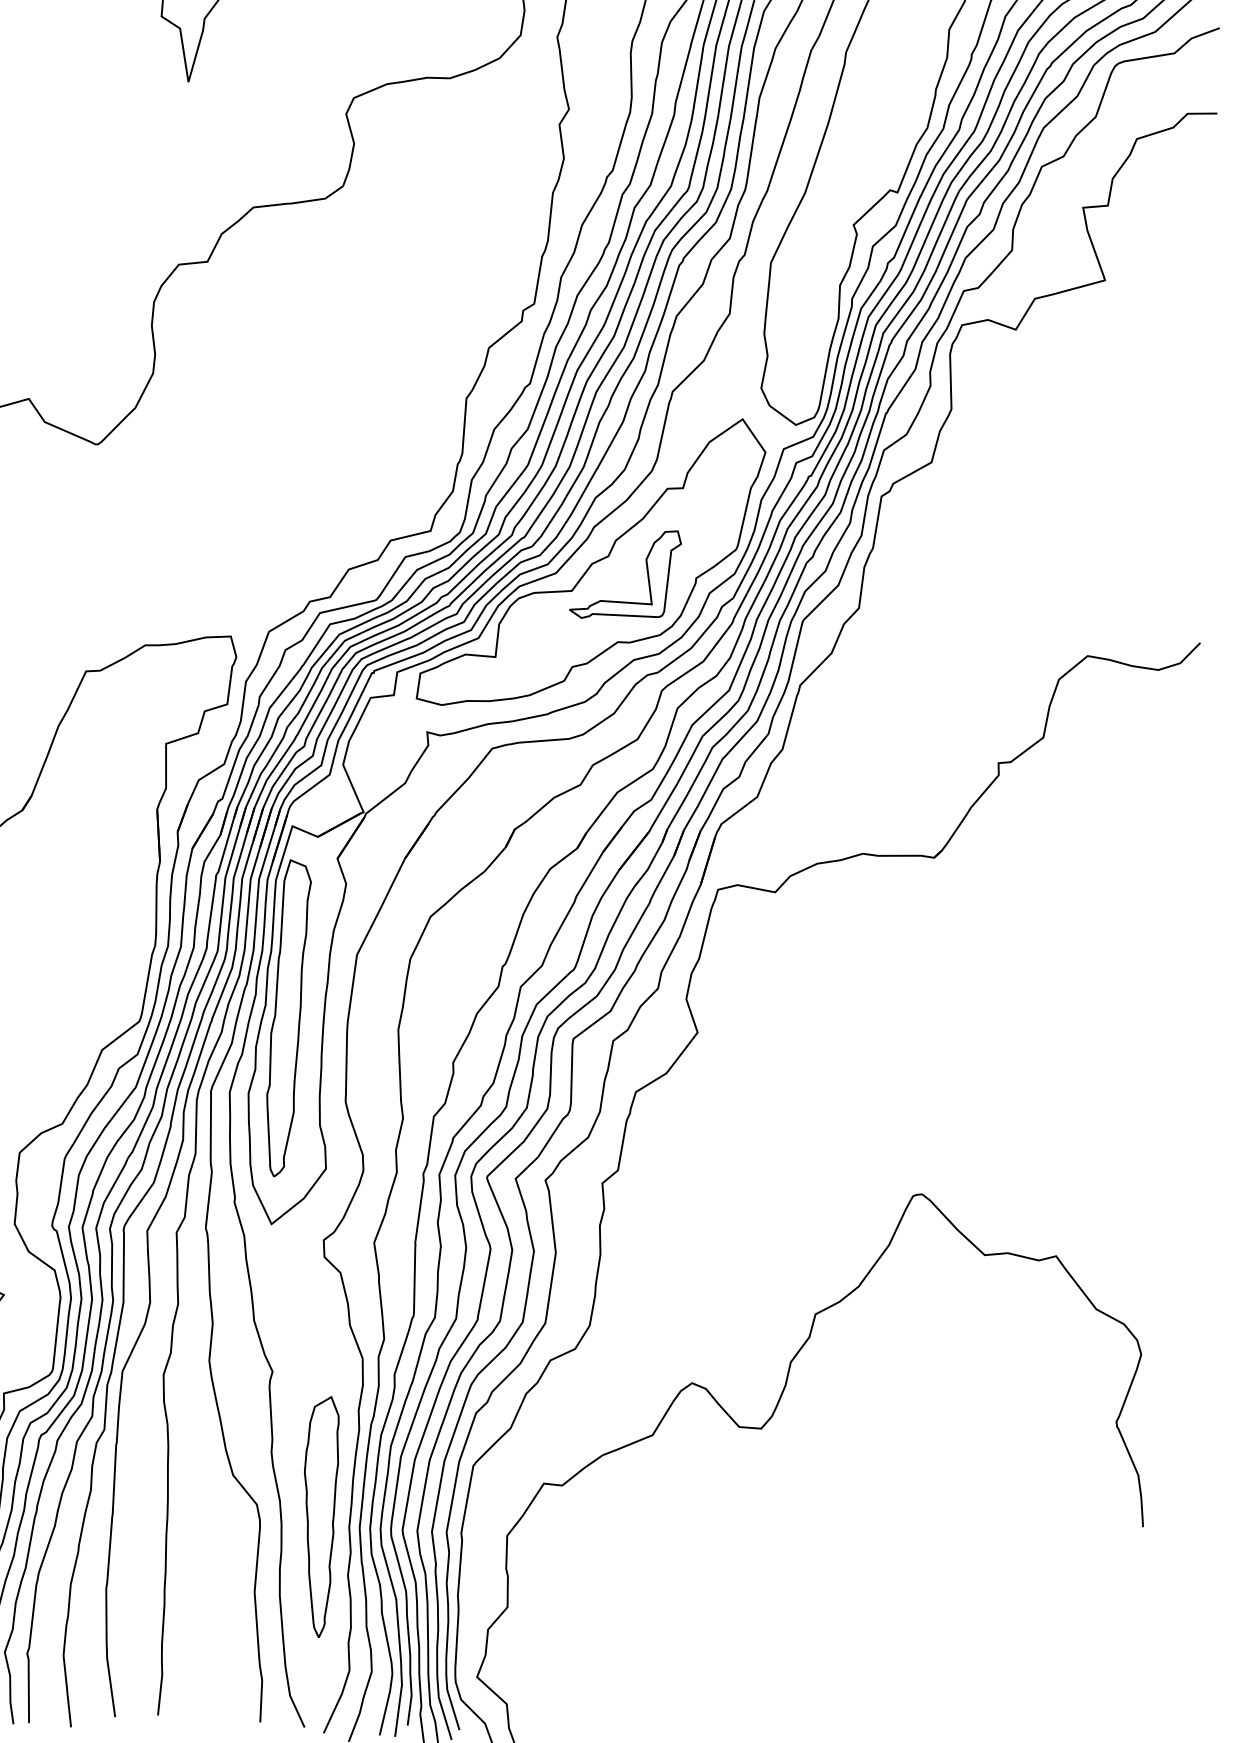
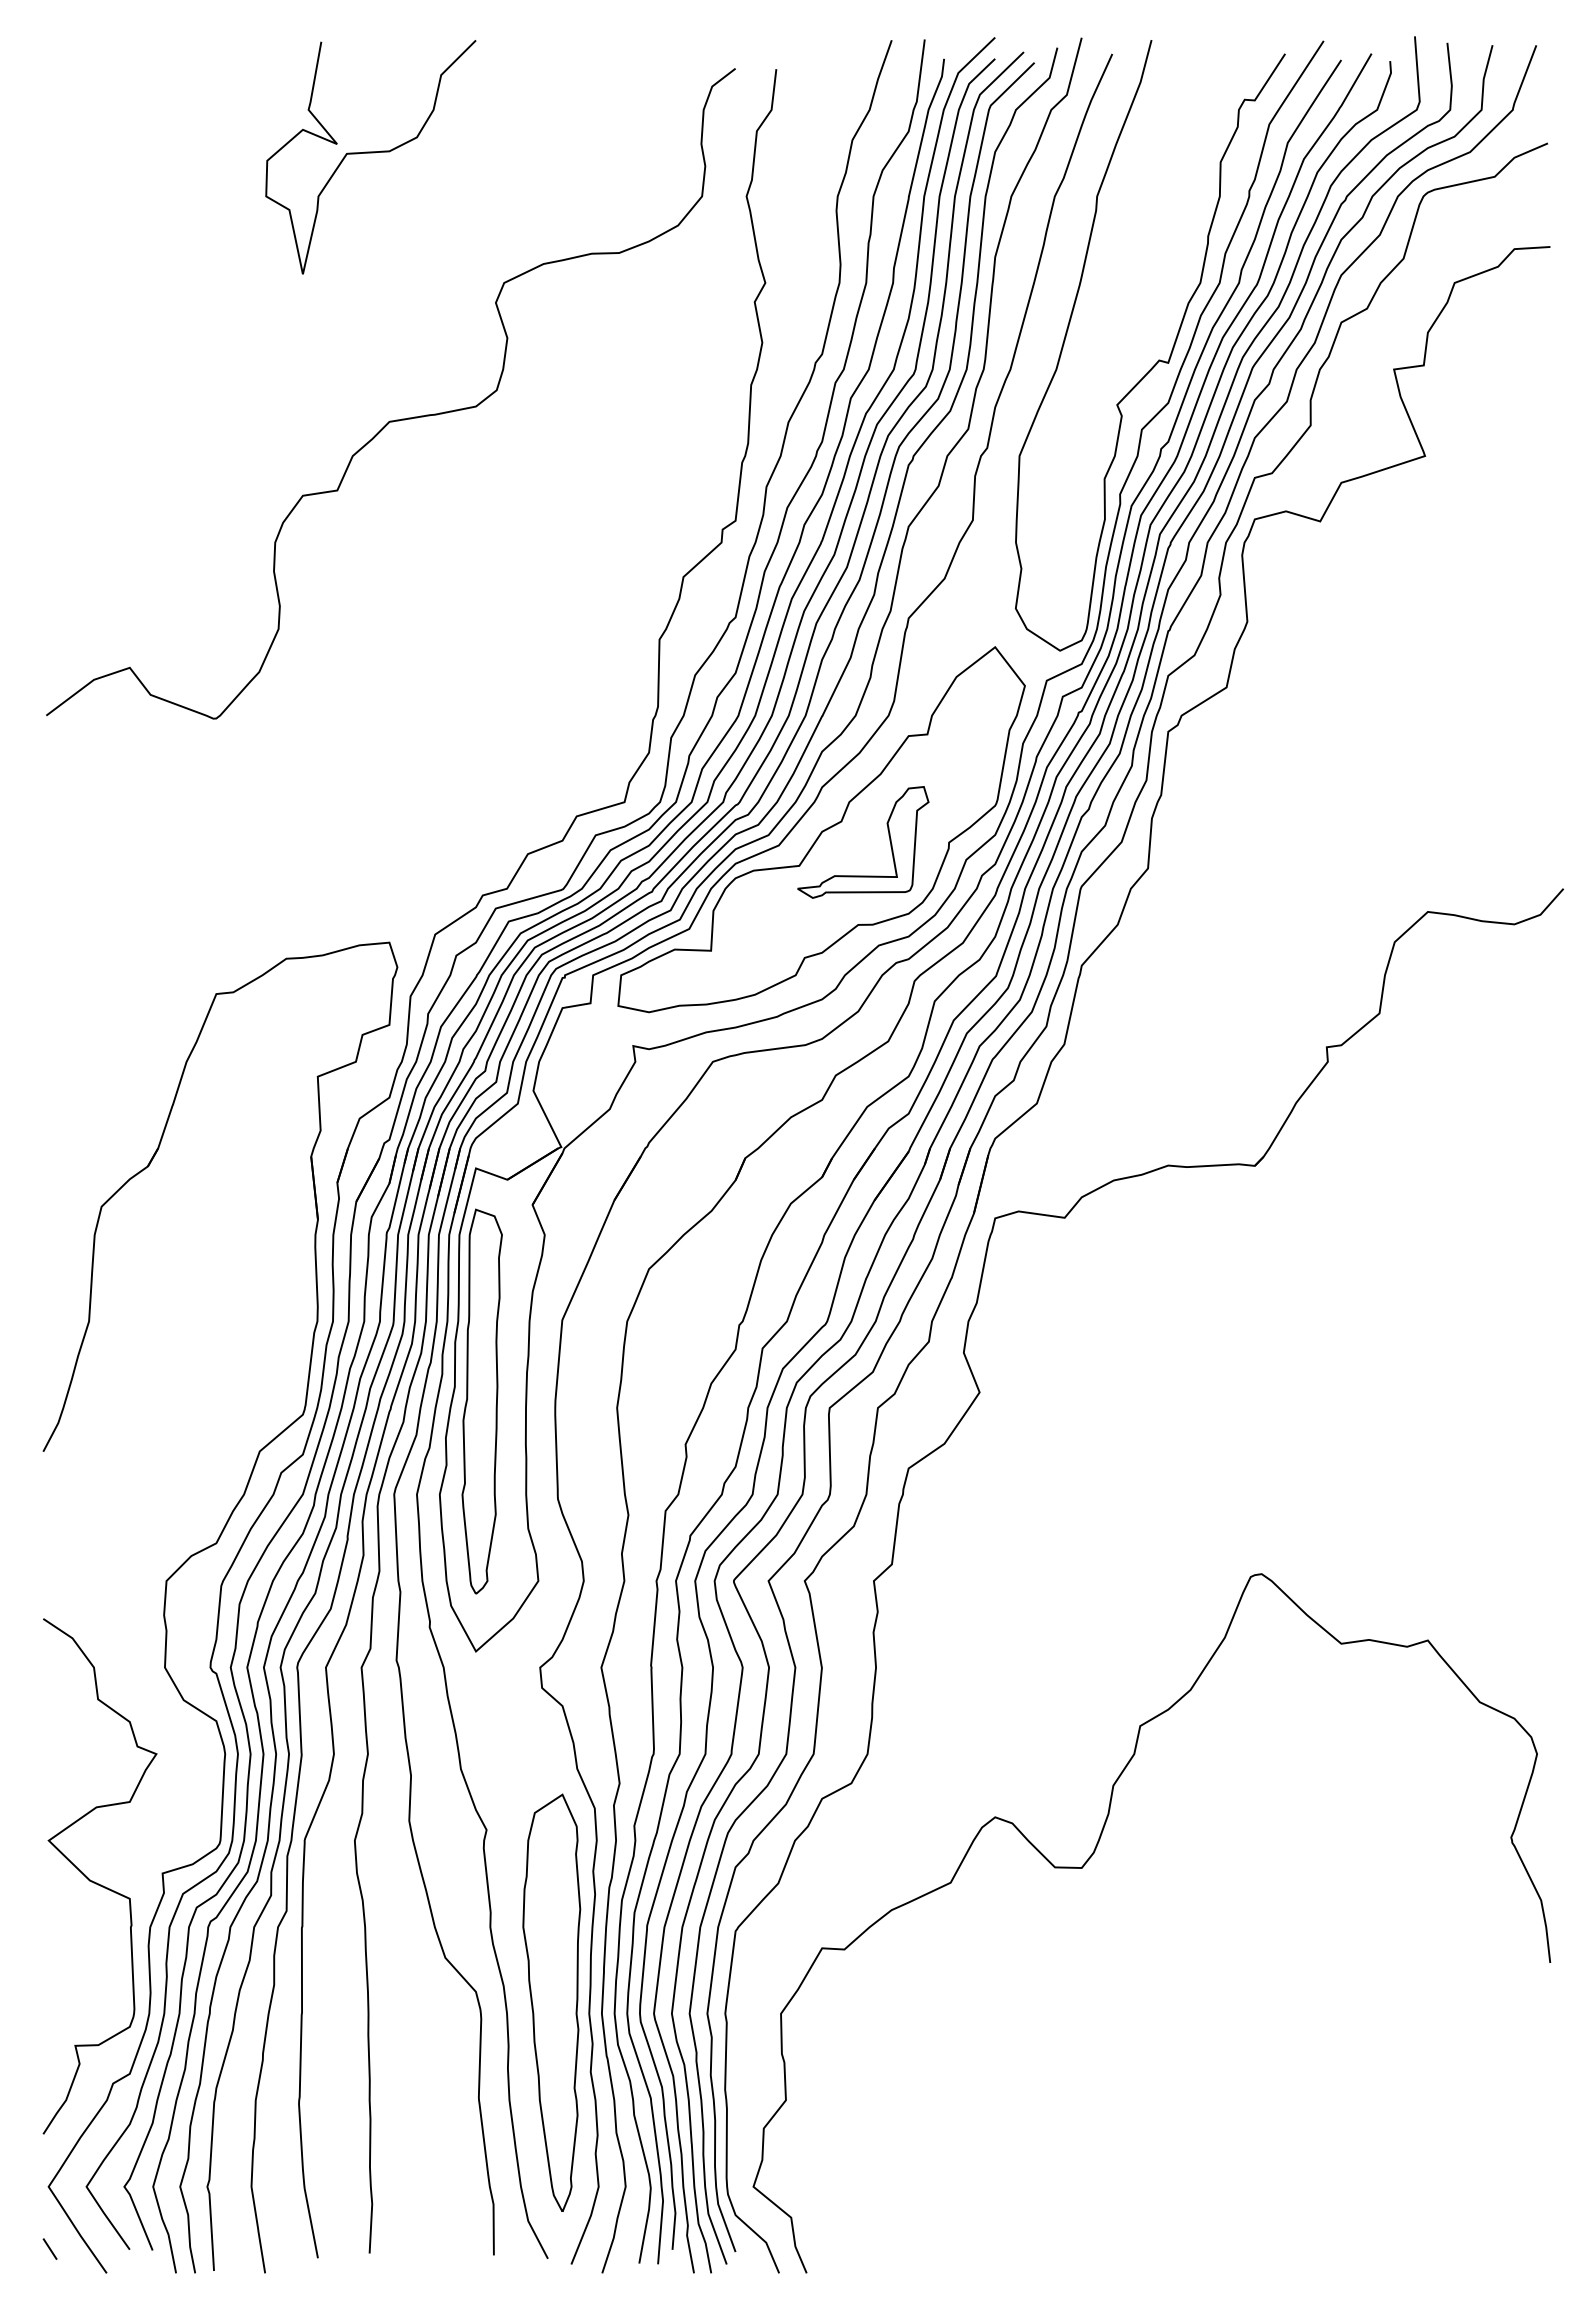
part: (318, 1516) -> (551, 2002), size x1.43

